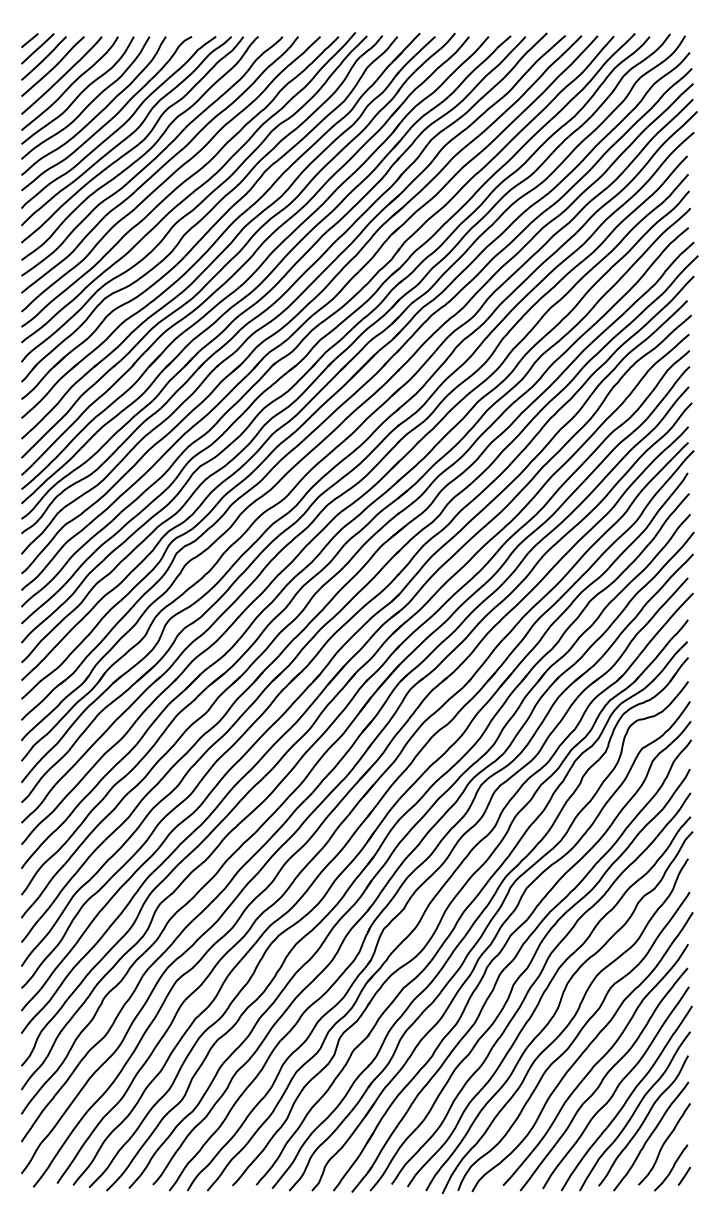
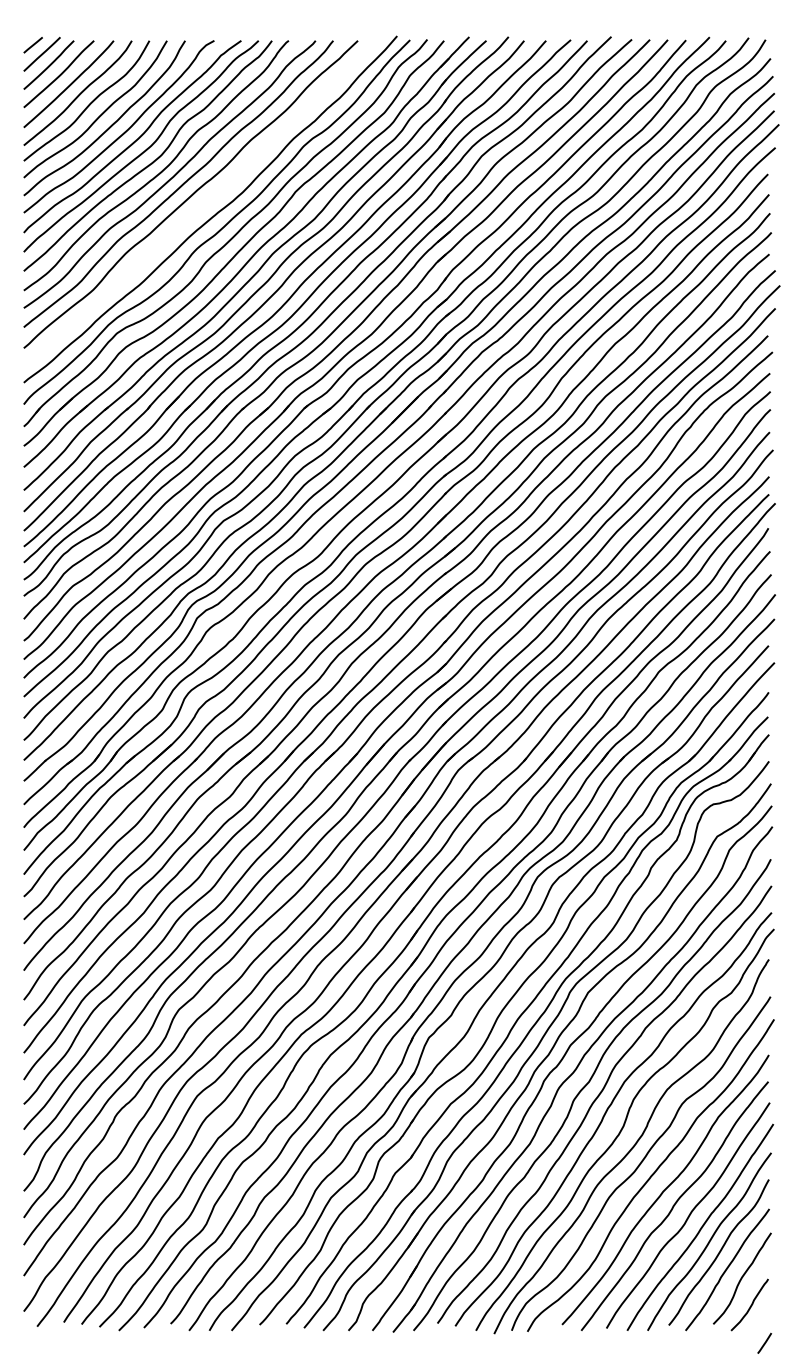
curve: (181, 183) -> (202, 204), removed
line: (684, 1175) -> (764, 1342), moved

